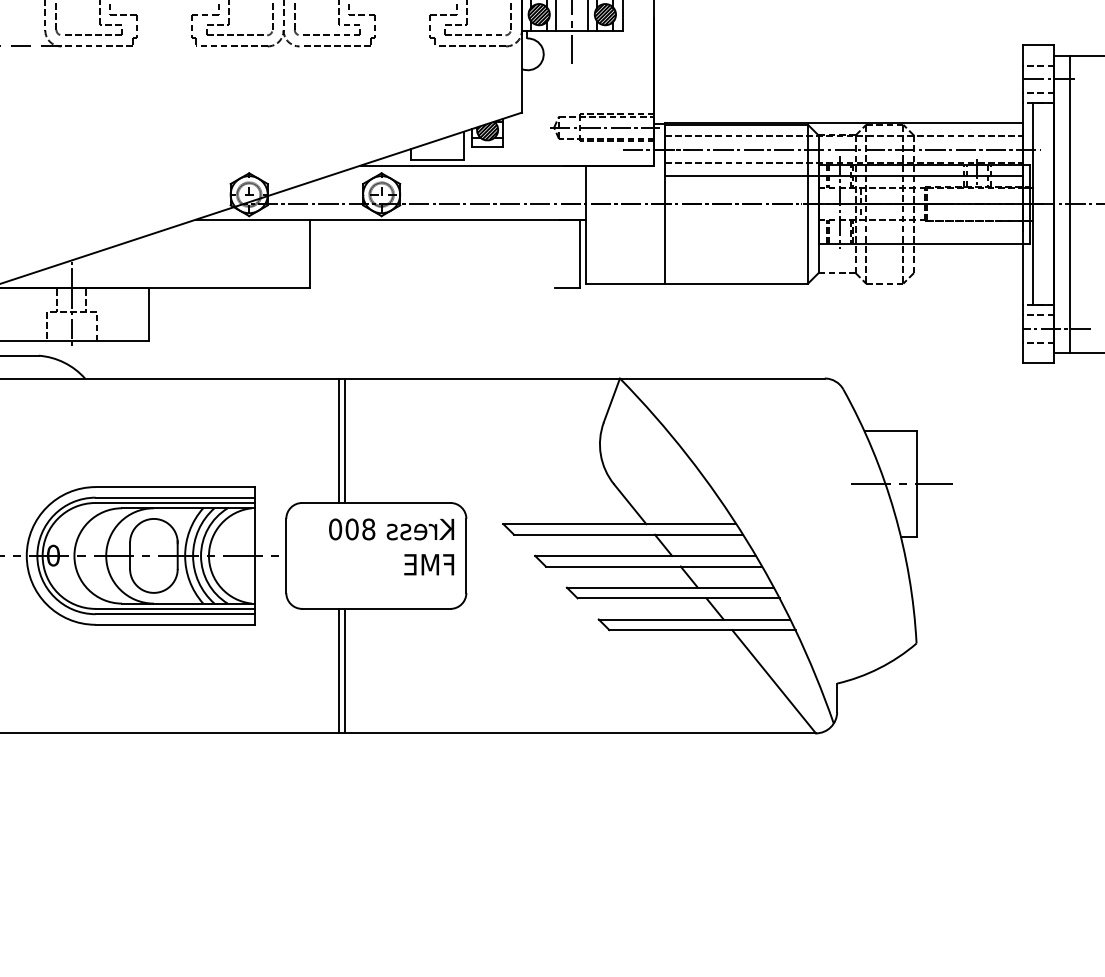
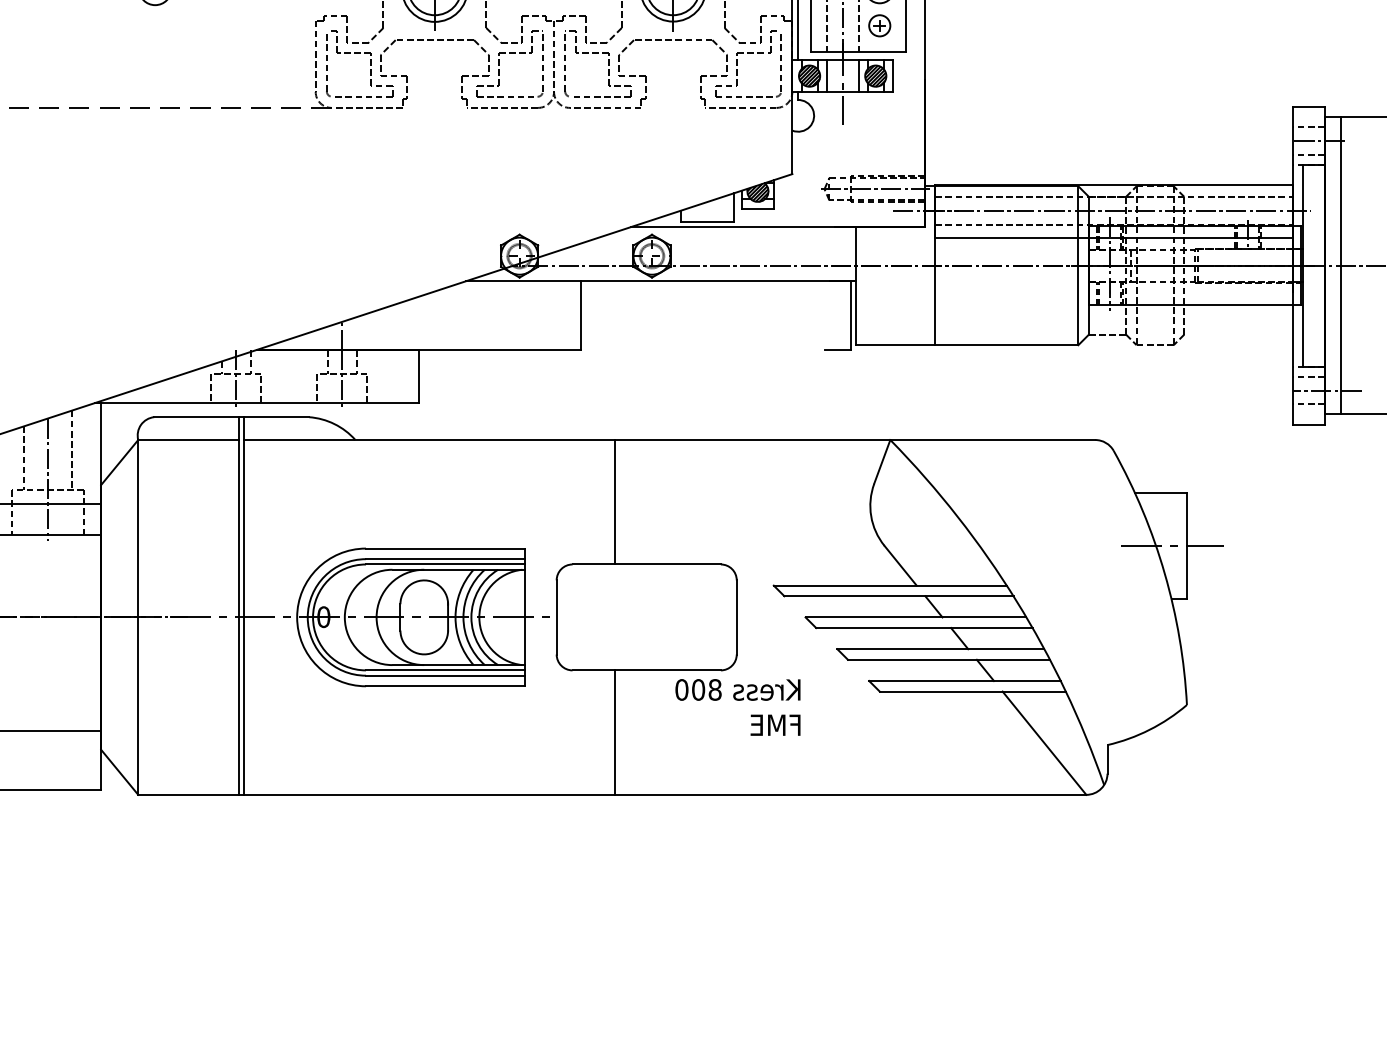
line: (339, 441) -> (609, 502), removed
text: (391, 547) -> (737, 707), moved
line: (339, 671) -> (609, 732), removed

